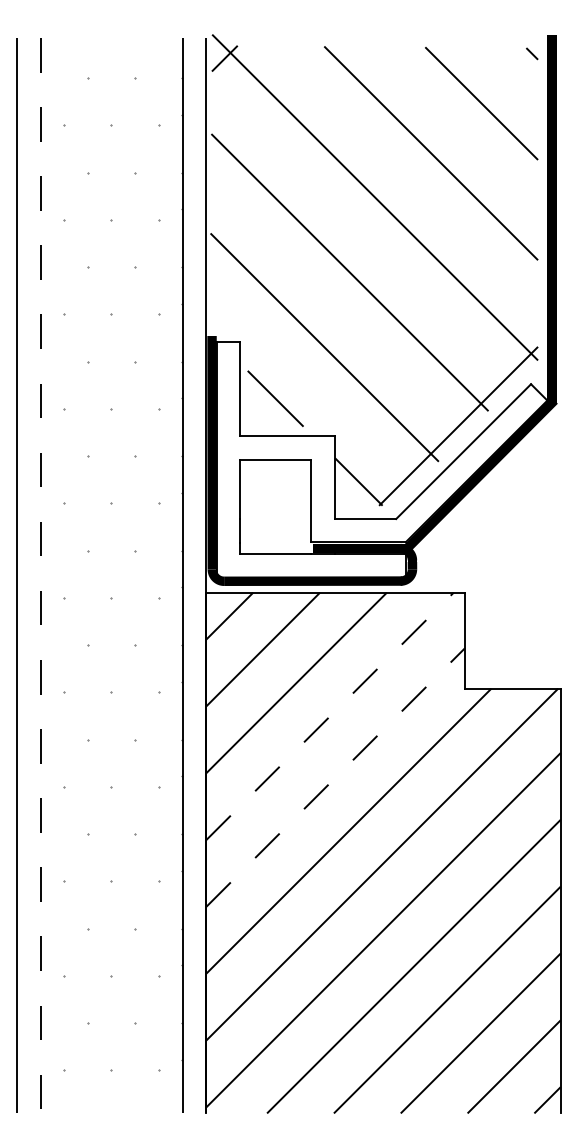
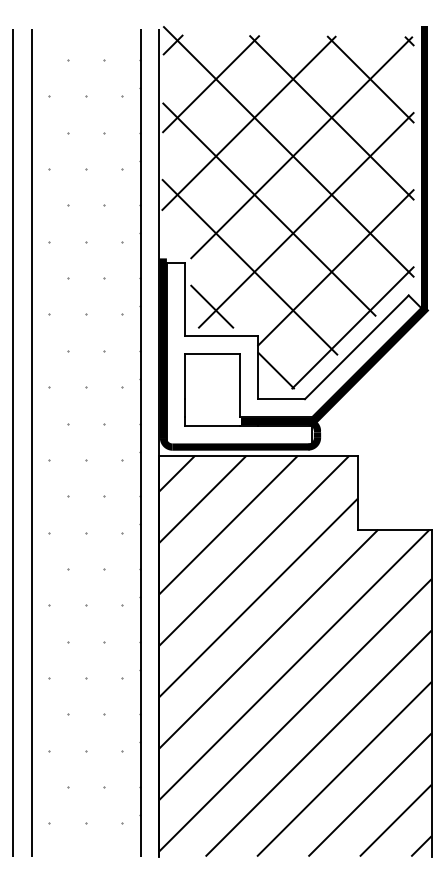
line: (274, 109) -> (211, 84), added
line: (322, 159) -> (248, 122), added
line: (391, 191) -> (301, 147), added
line: (398, 286) -> (306, 220), added
line: (435, 347) -> (335, 267), added
line: (40, 575) -> (31, 442), dashed -> solid
line: (330, 716) -> (254, 551), dashed -> solid
line: (335, 778) -> (258, 598), dashed -> solid

